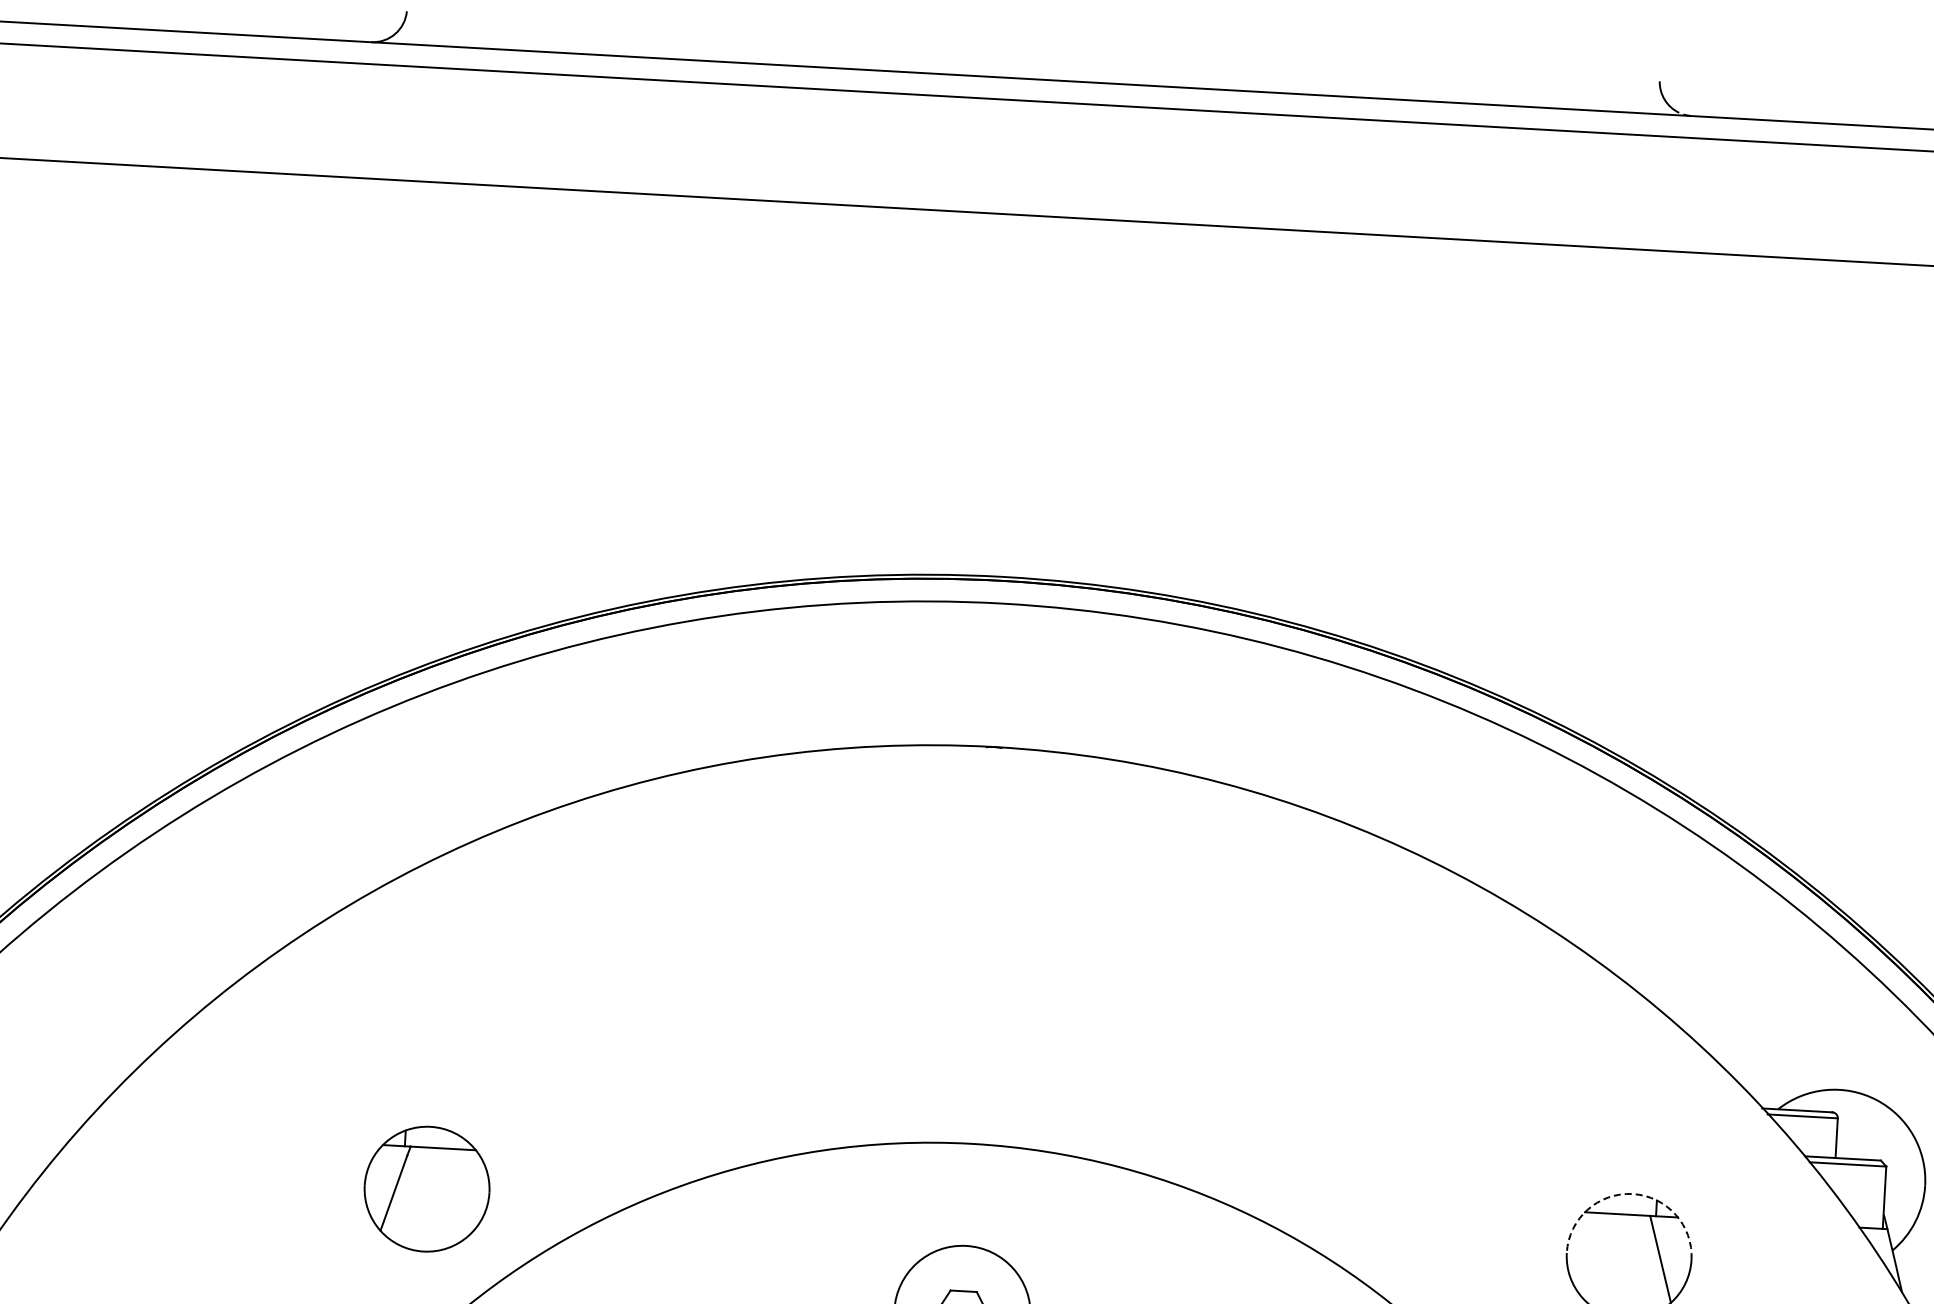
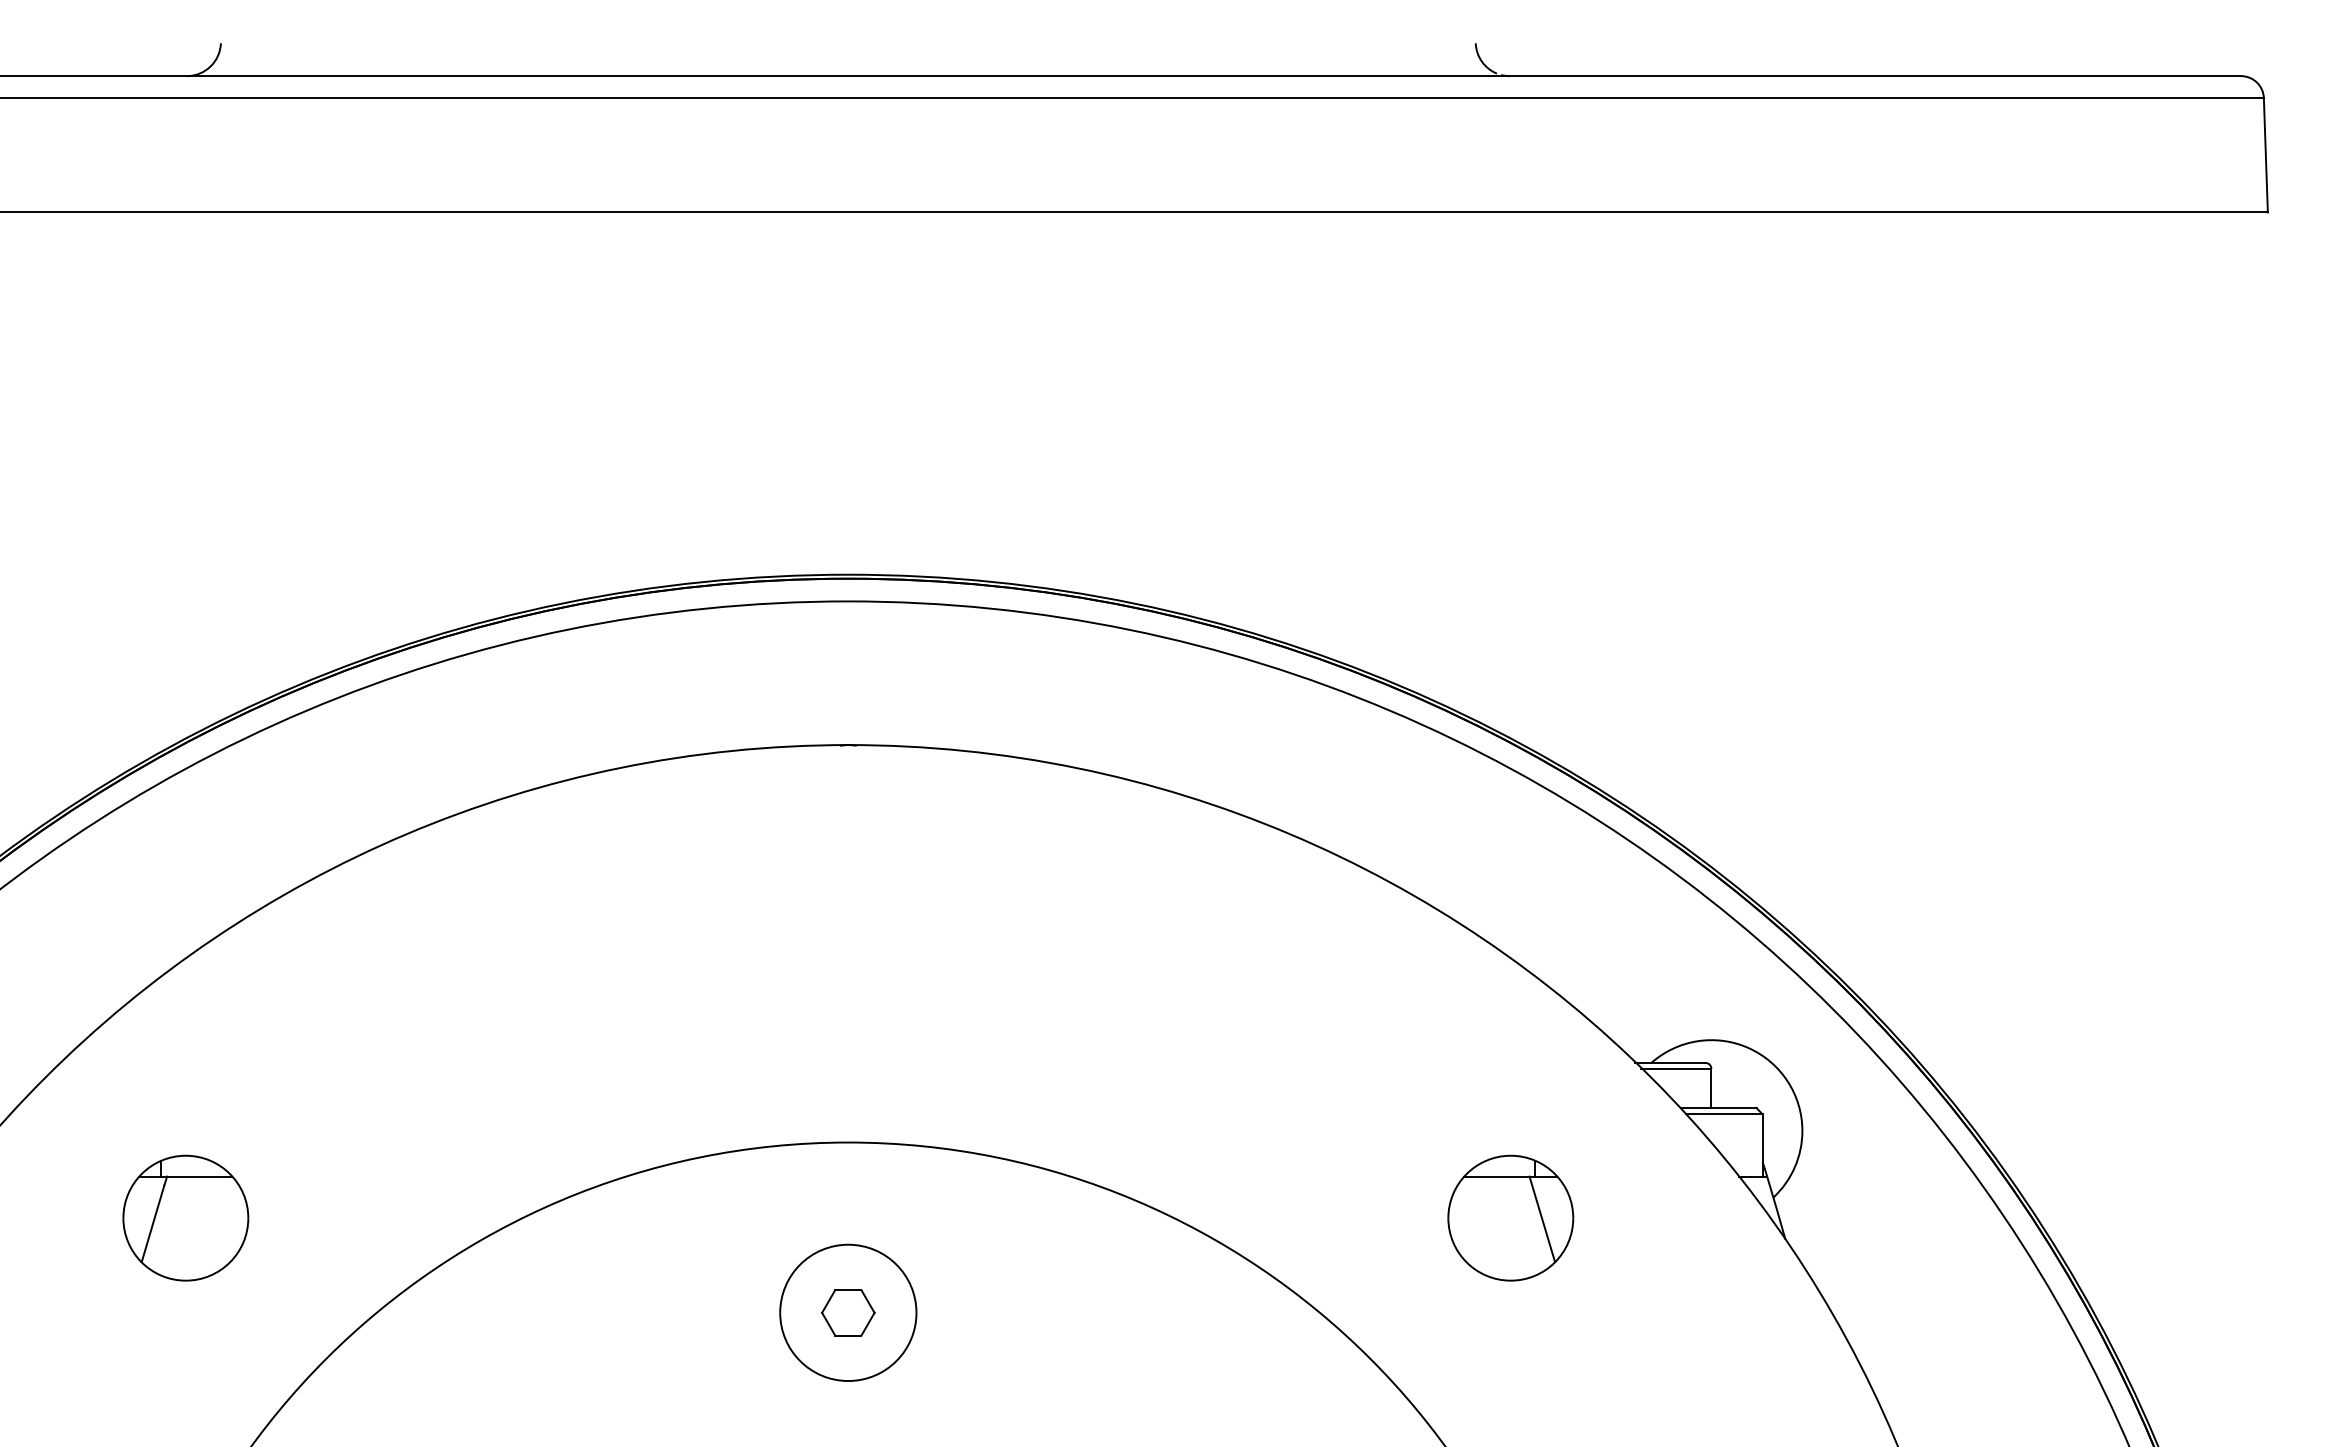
part: (426, 1188) -> (185, 1217), moved
arc: (1632, 1193) -> (1510, 1155), dashed -> solid

